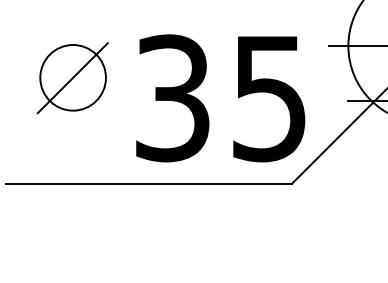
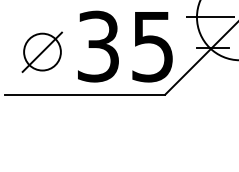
part: (71, 76) -> (41, 51), moved

